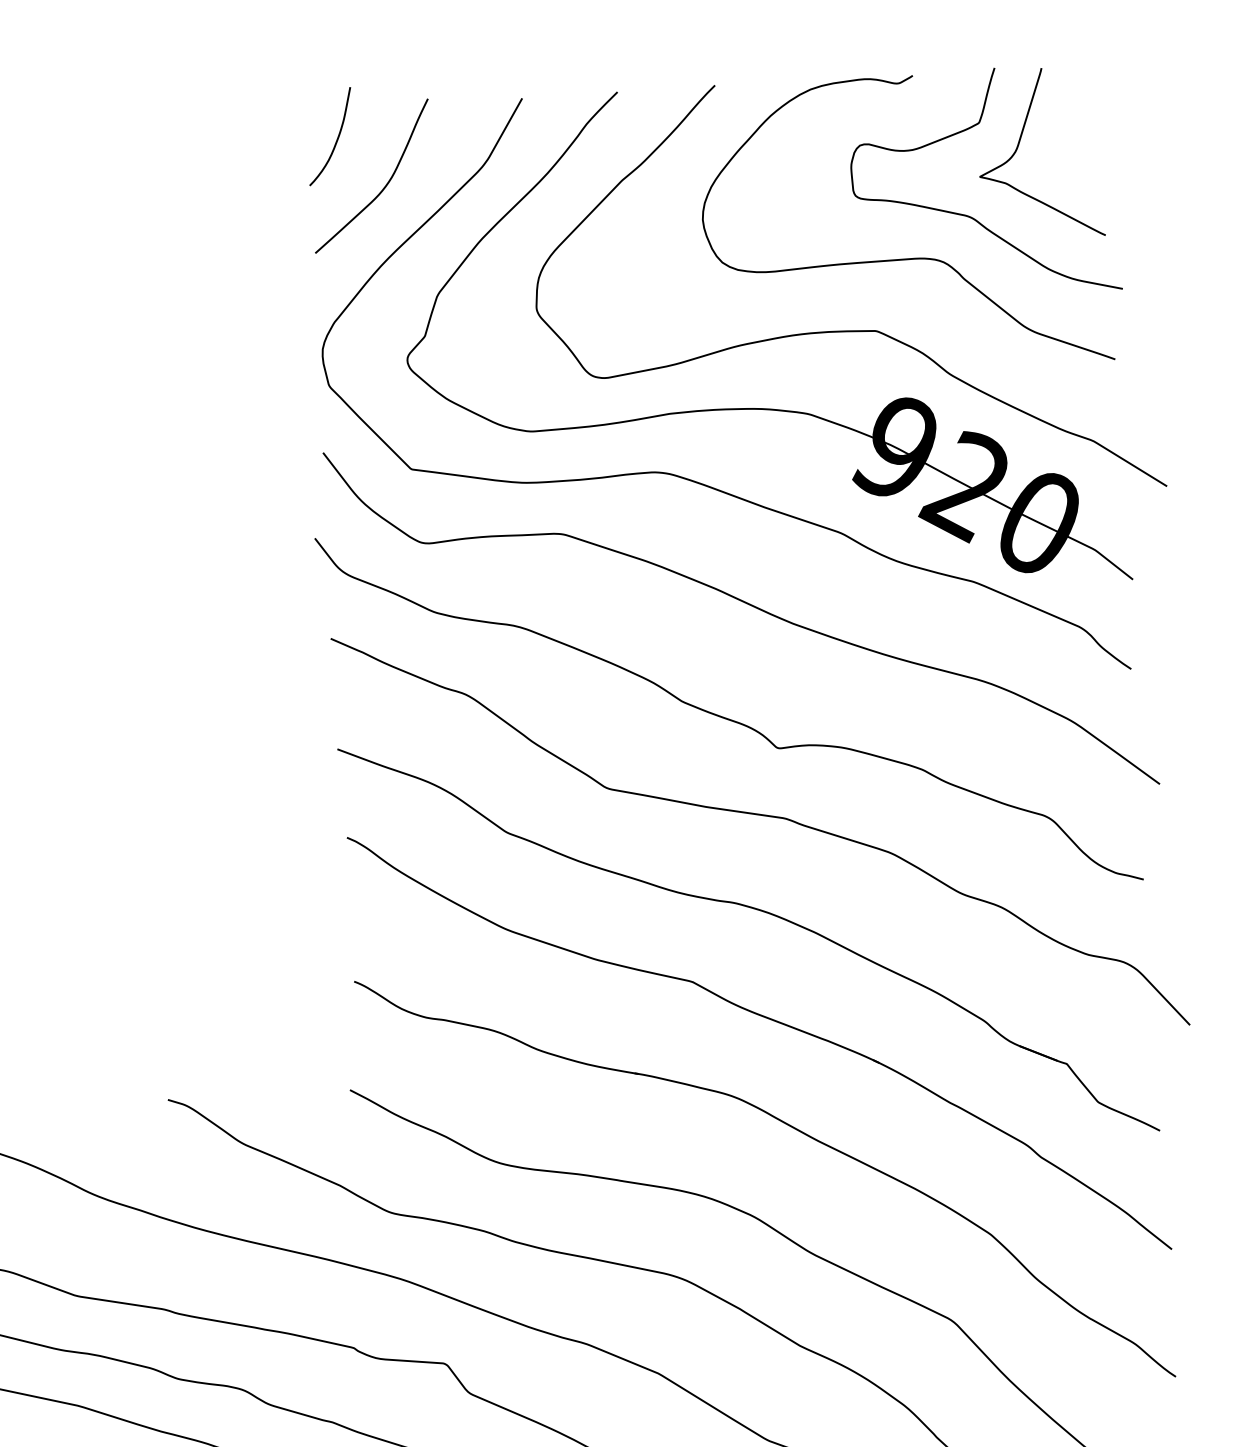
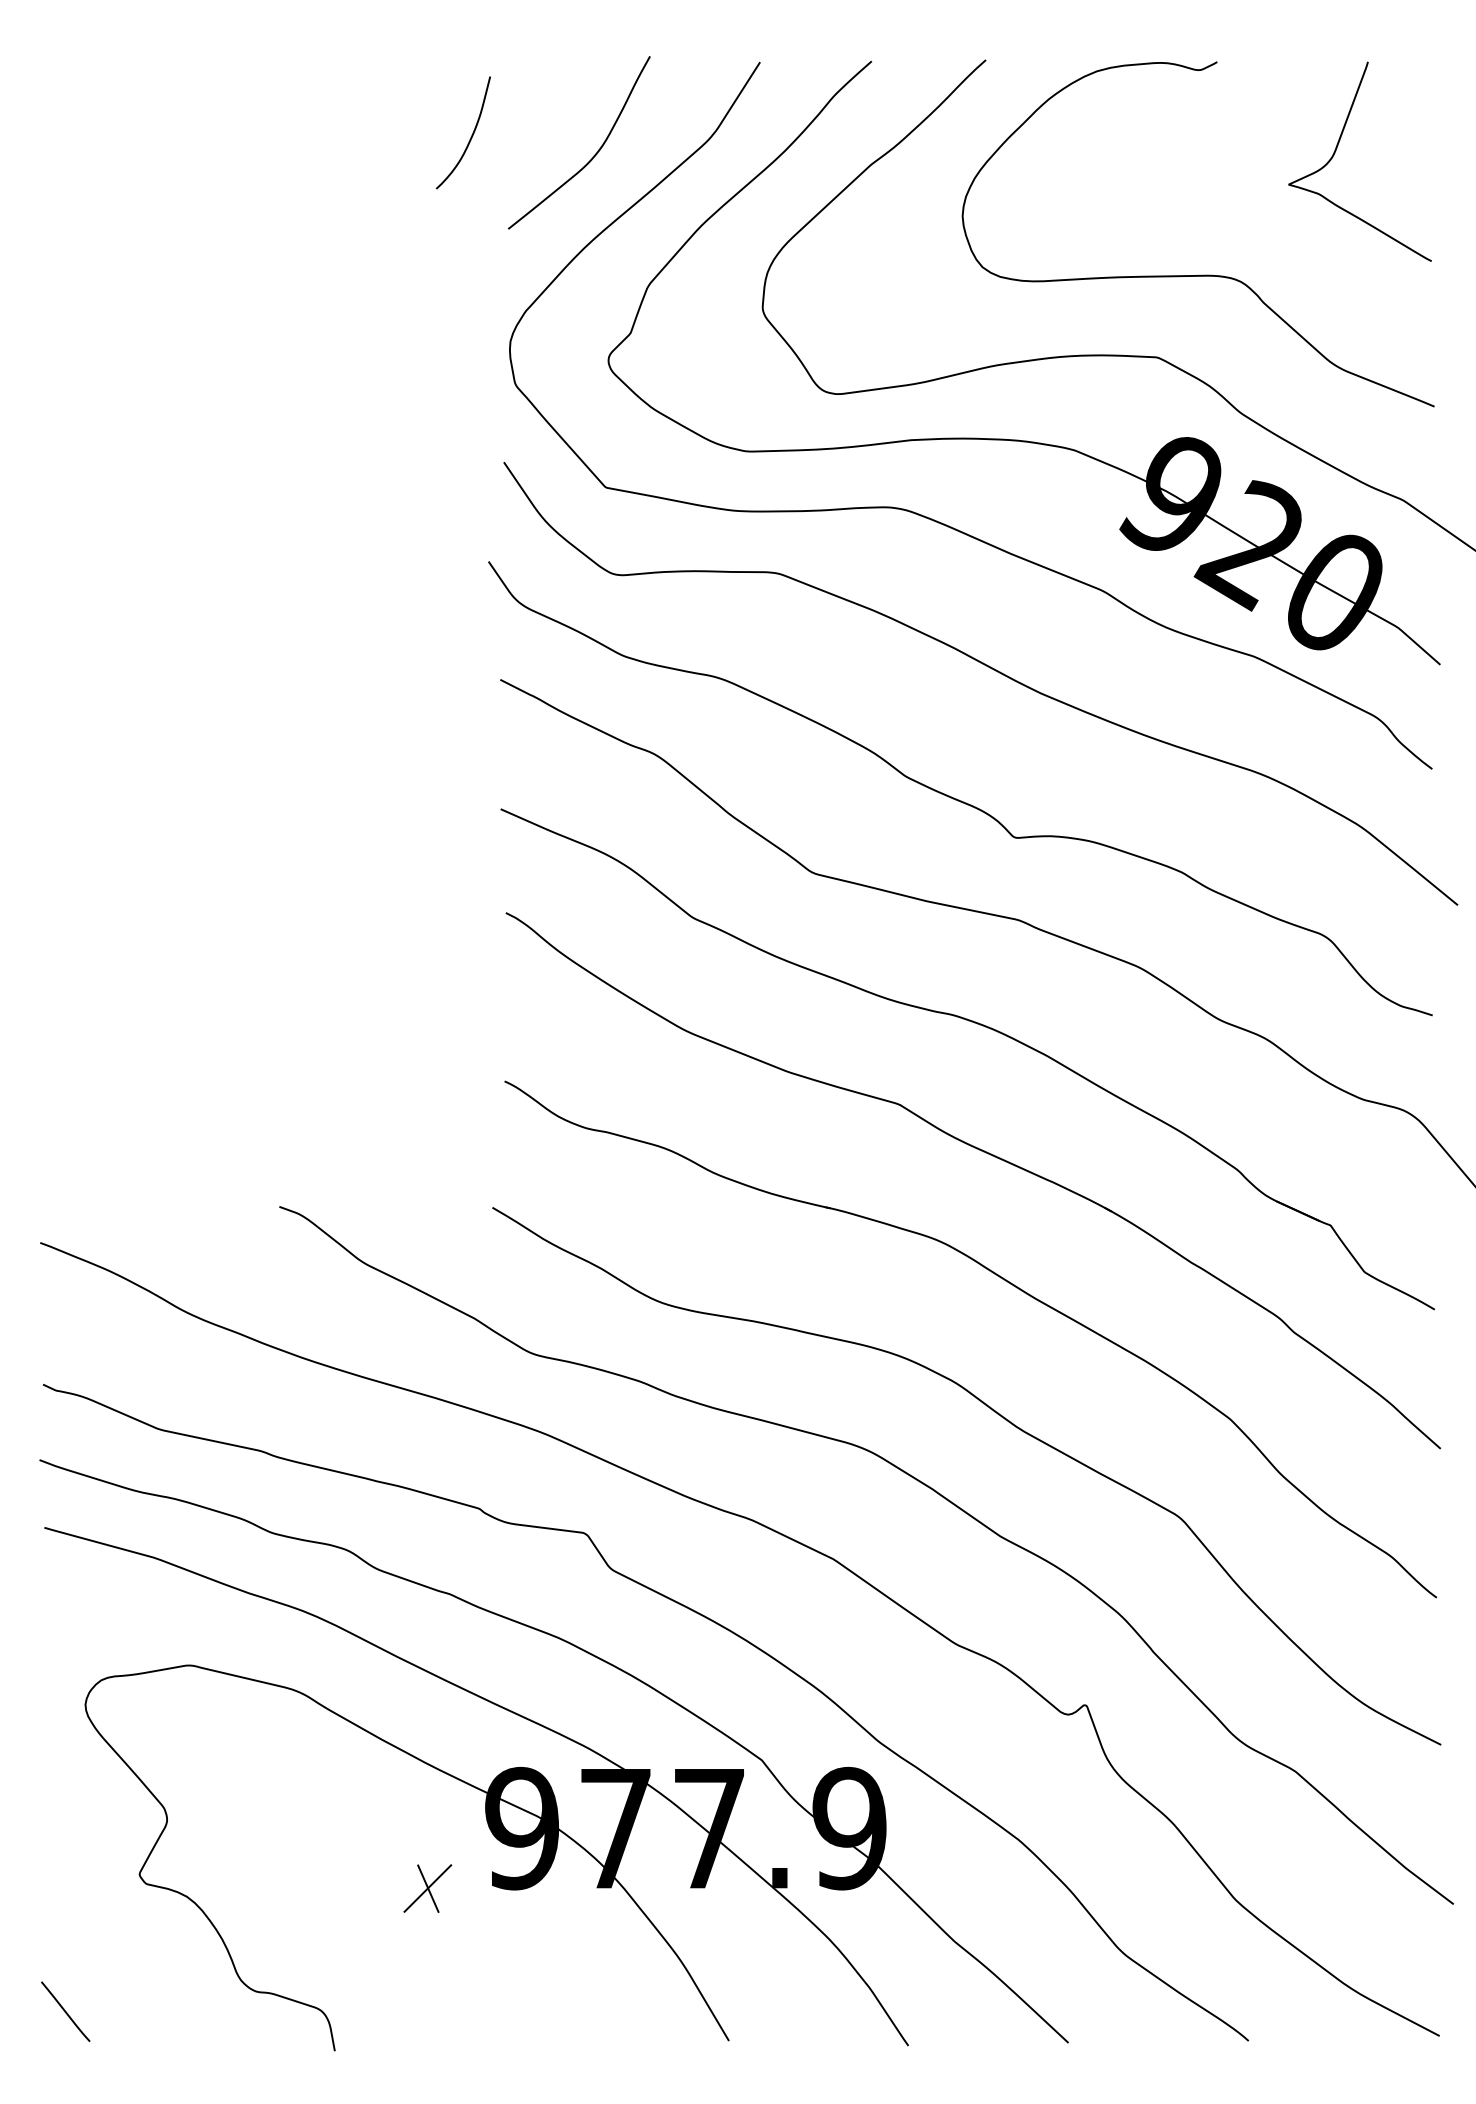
curve: (337, 138) -> (471, 135), moved
curve: (969, 215) -> (1274, 229), removed

